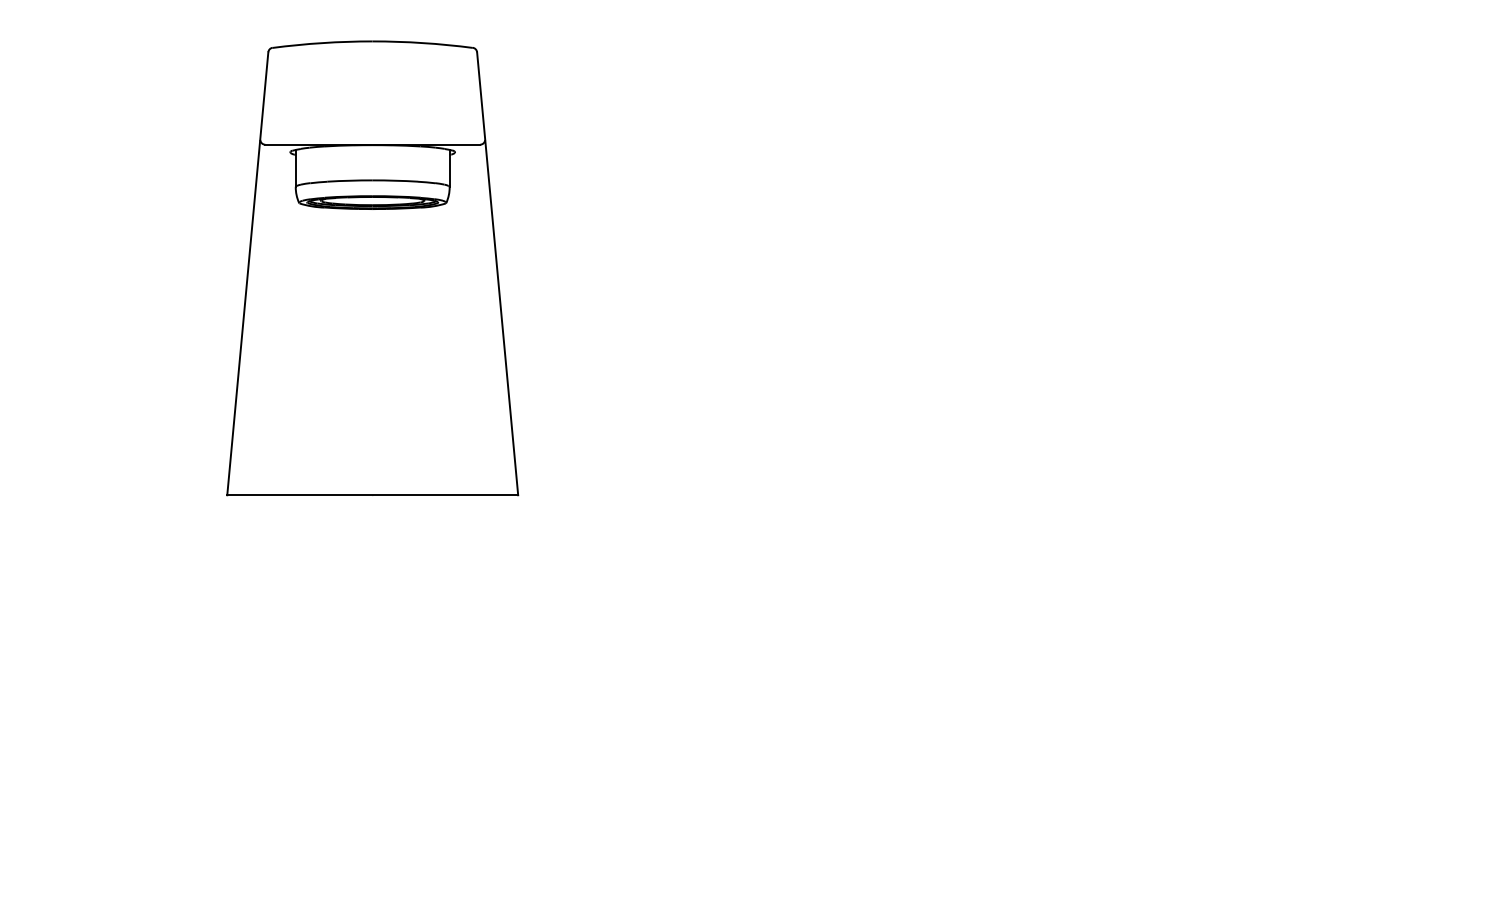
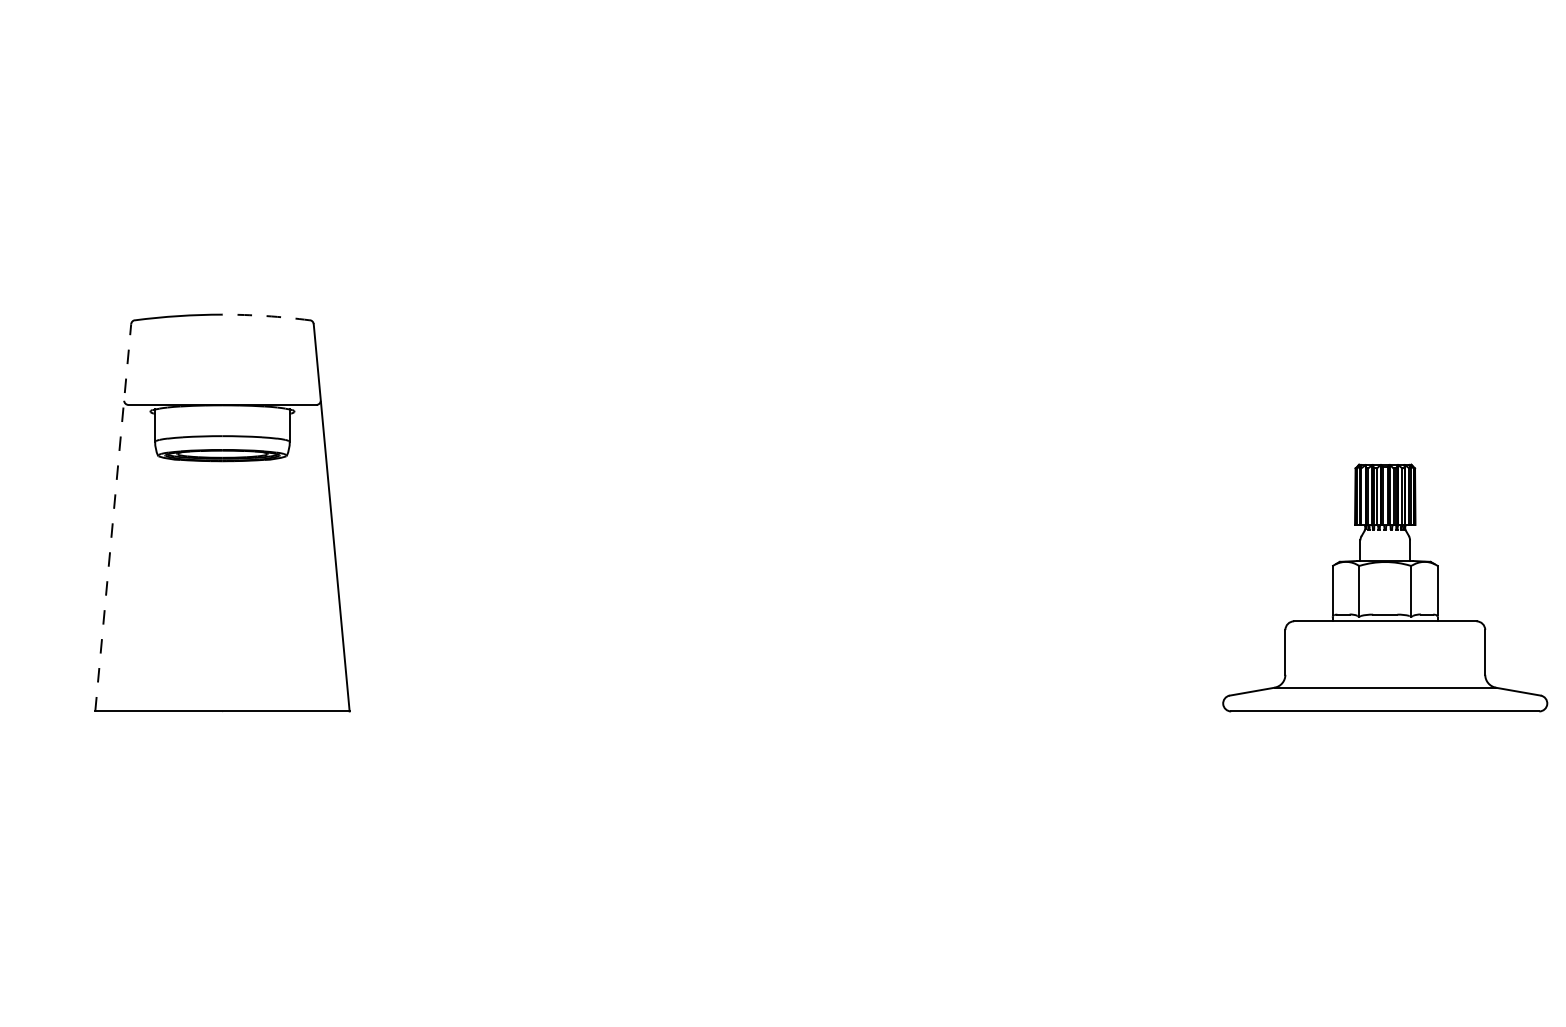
arc: (423, 43) -> (266, 316), solid -> dashed
line: (248, 273) -> (113, 517), solid -> dashed

